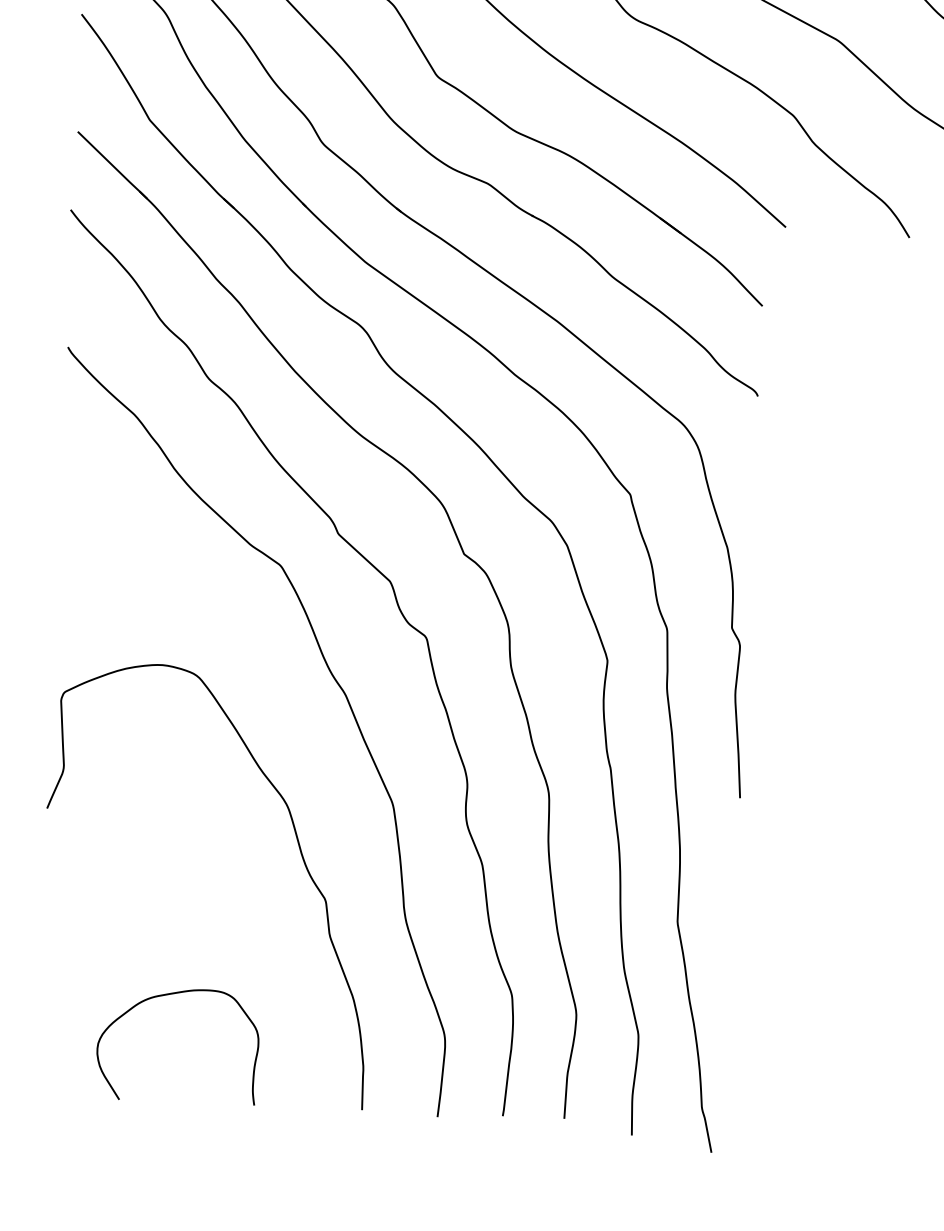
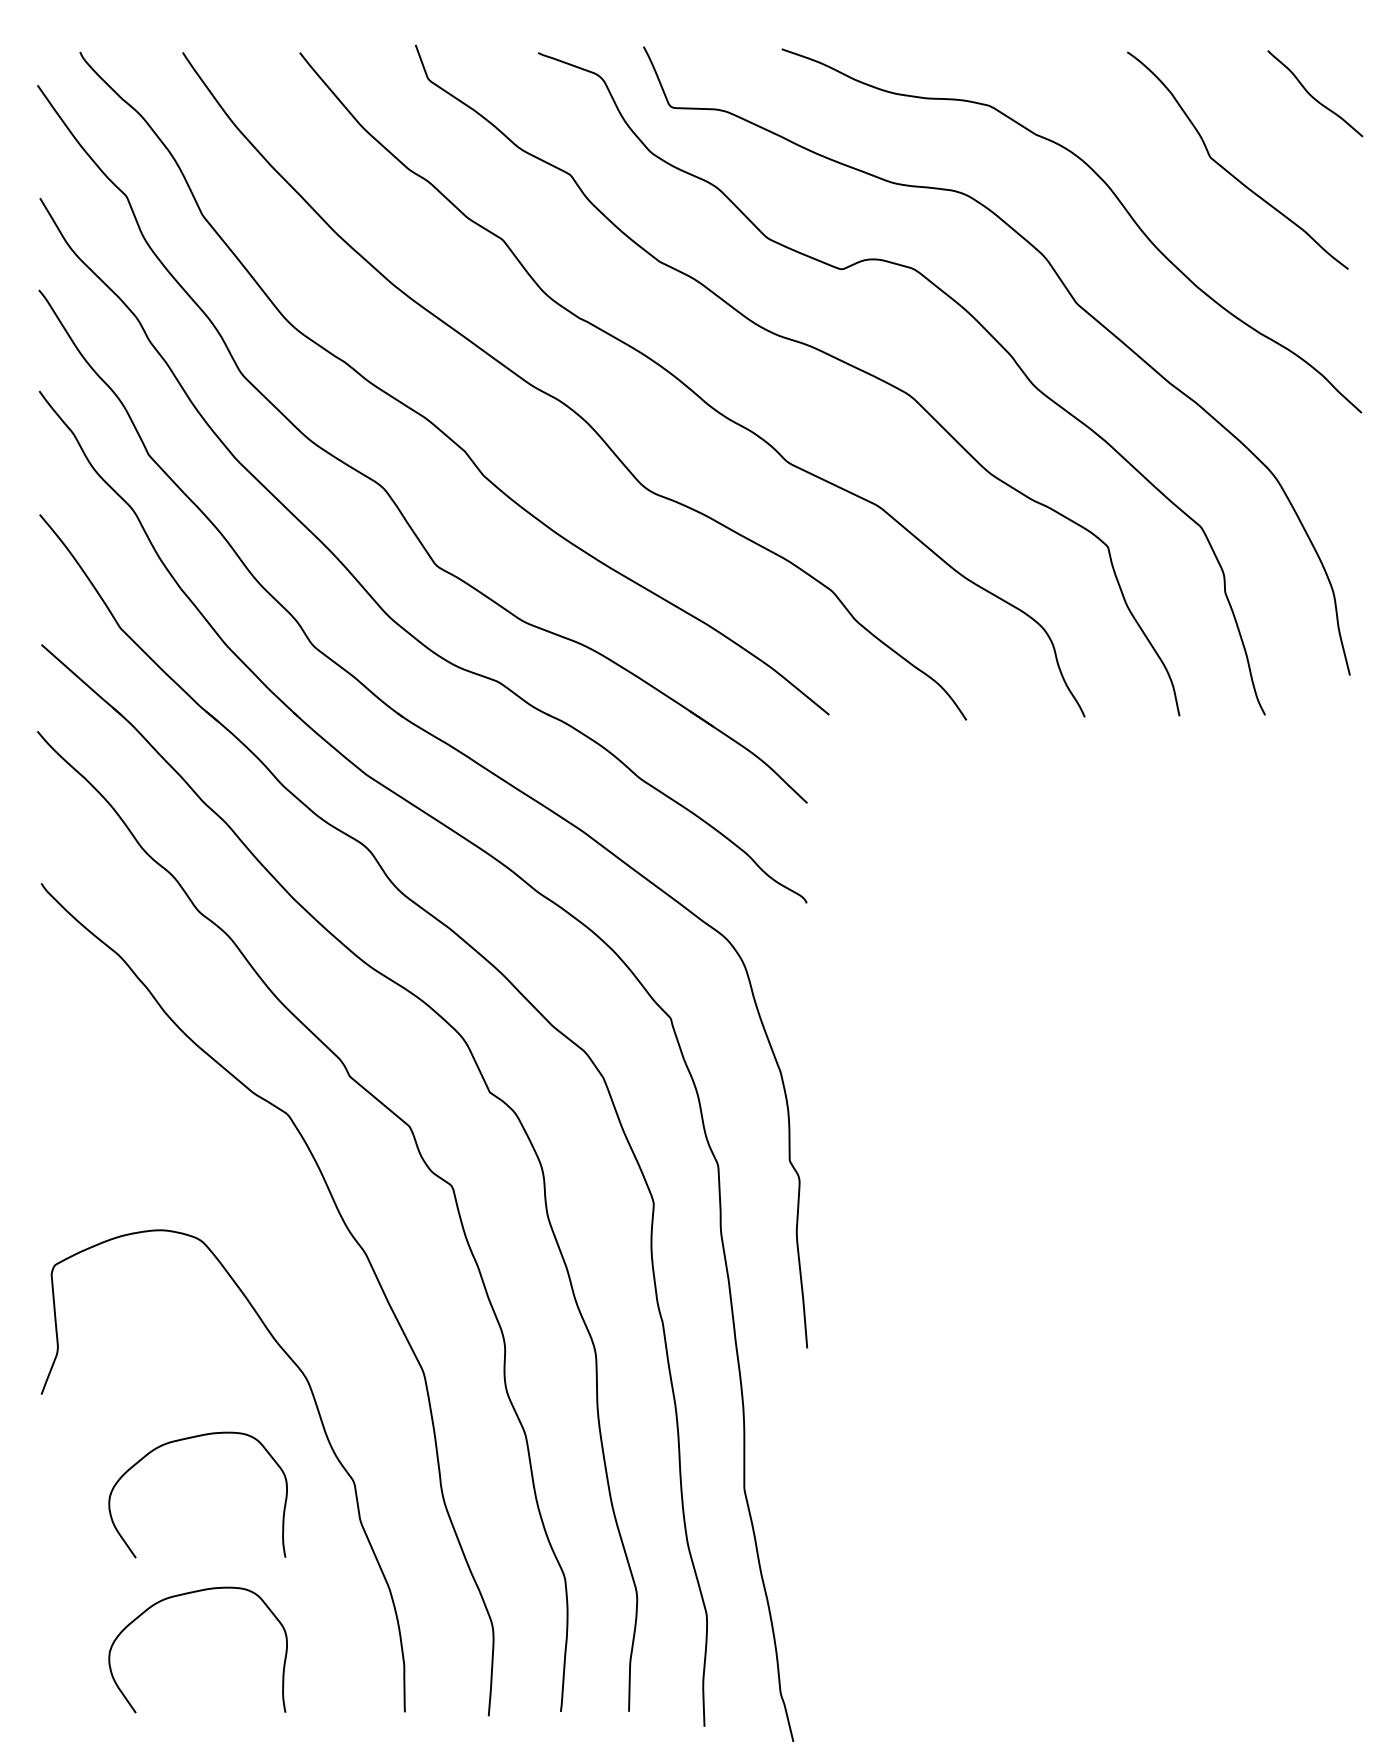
curve: (173, 855) -> (183, 1440), added

